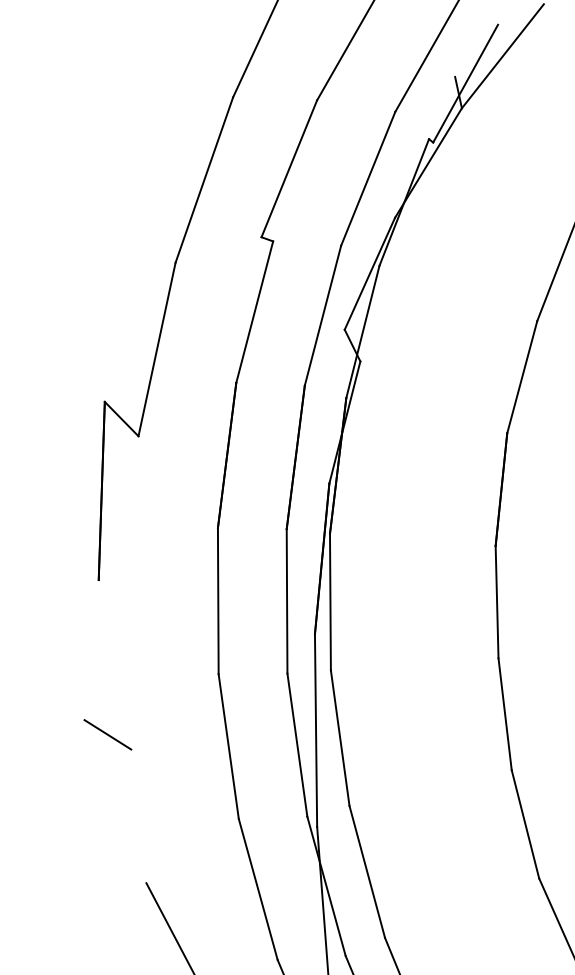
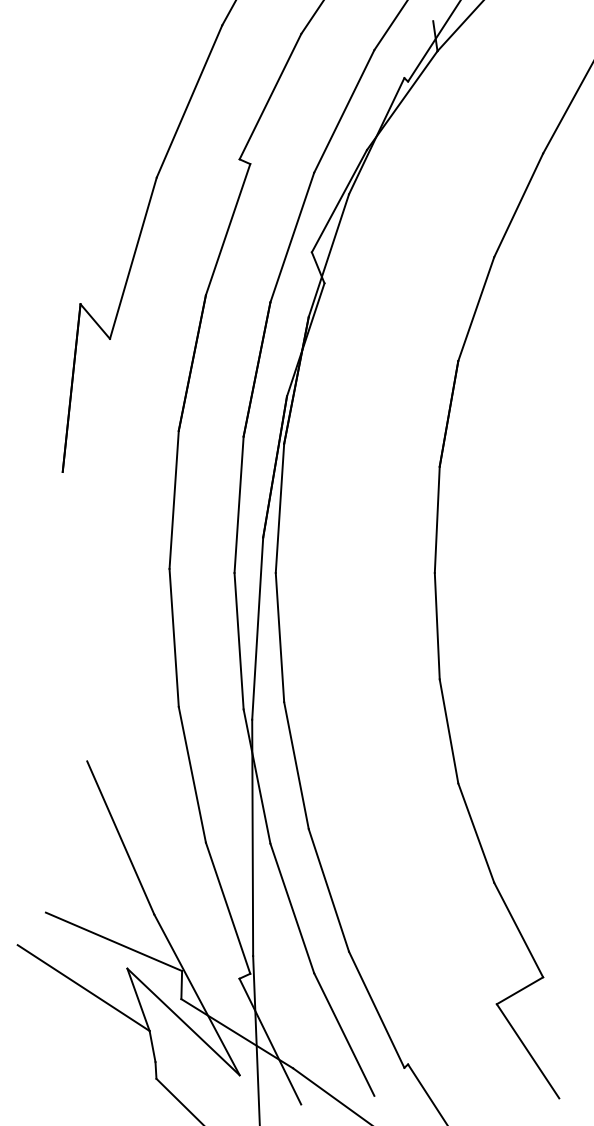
line: (107, 734) -> (60, 618), removed

